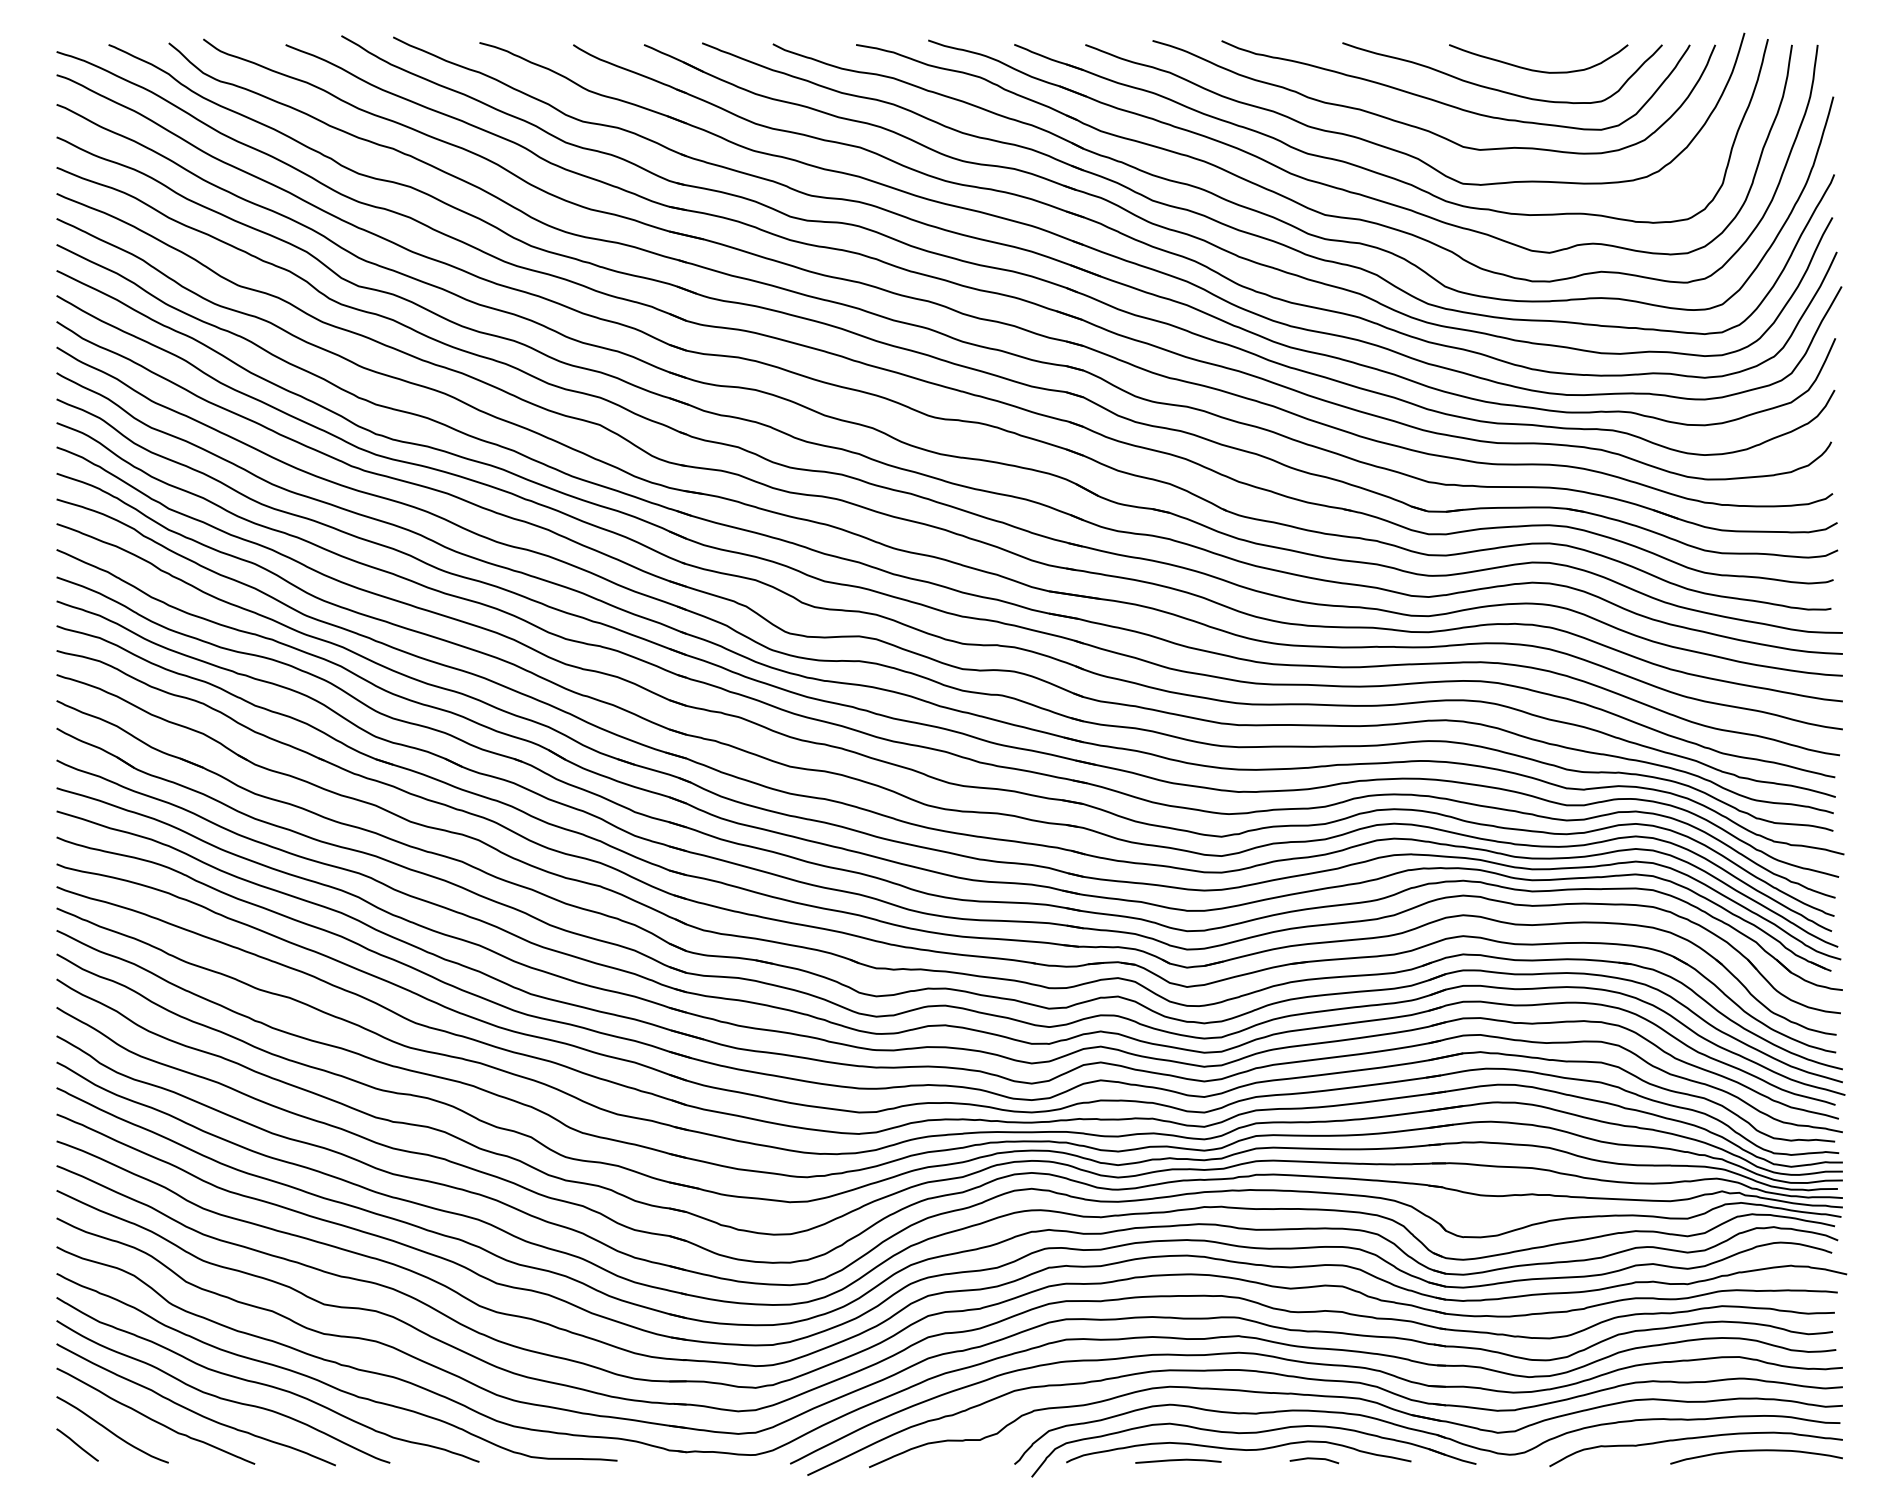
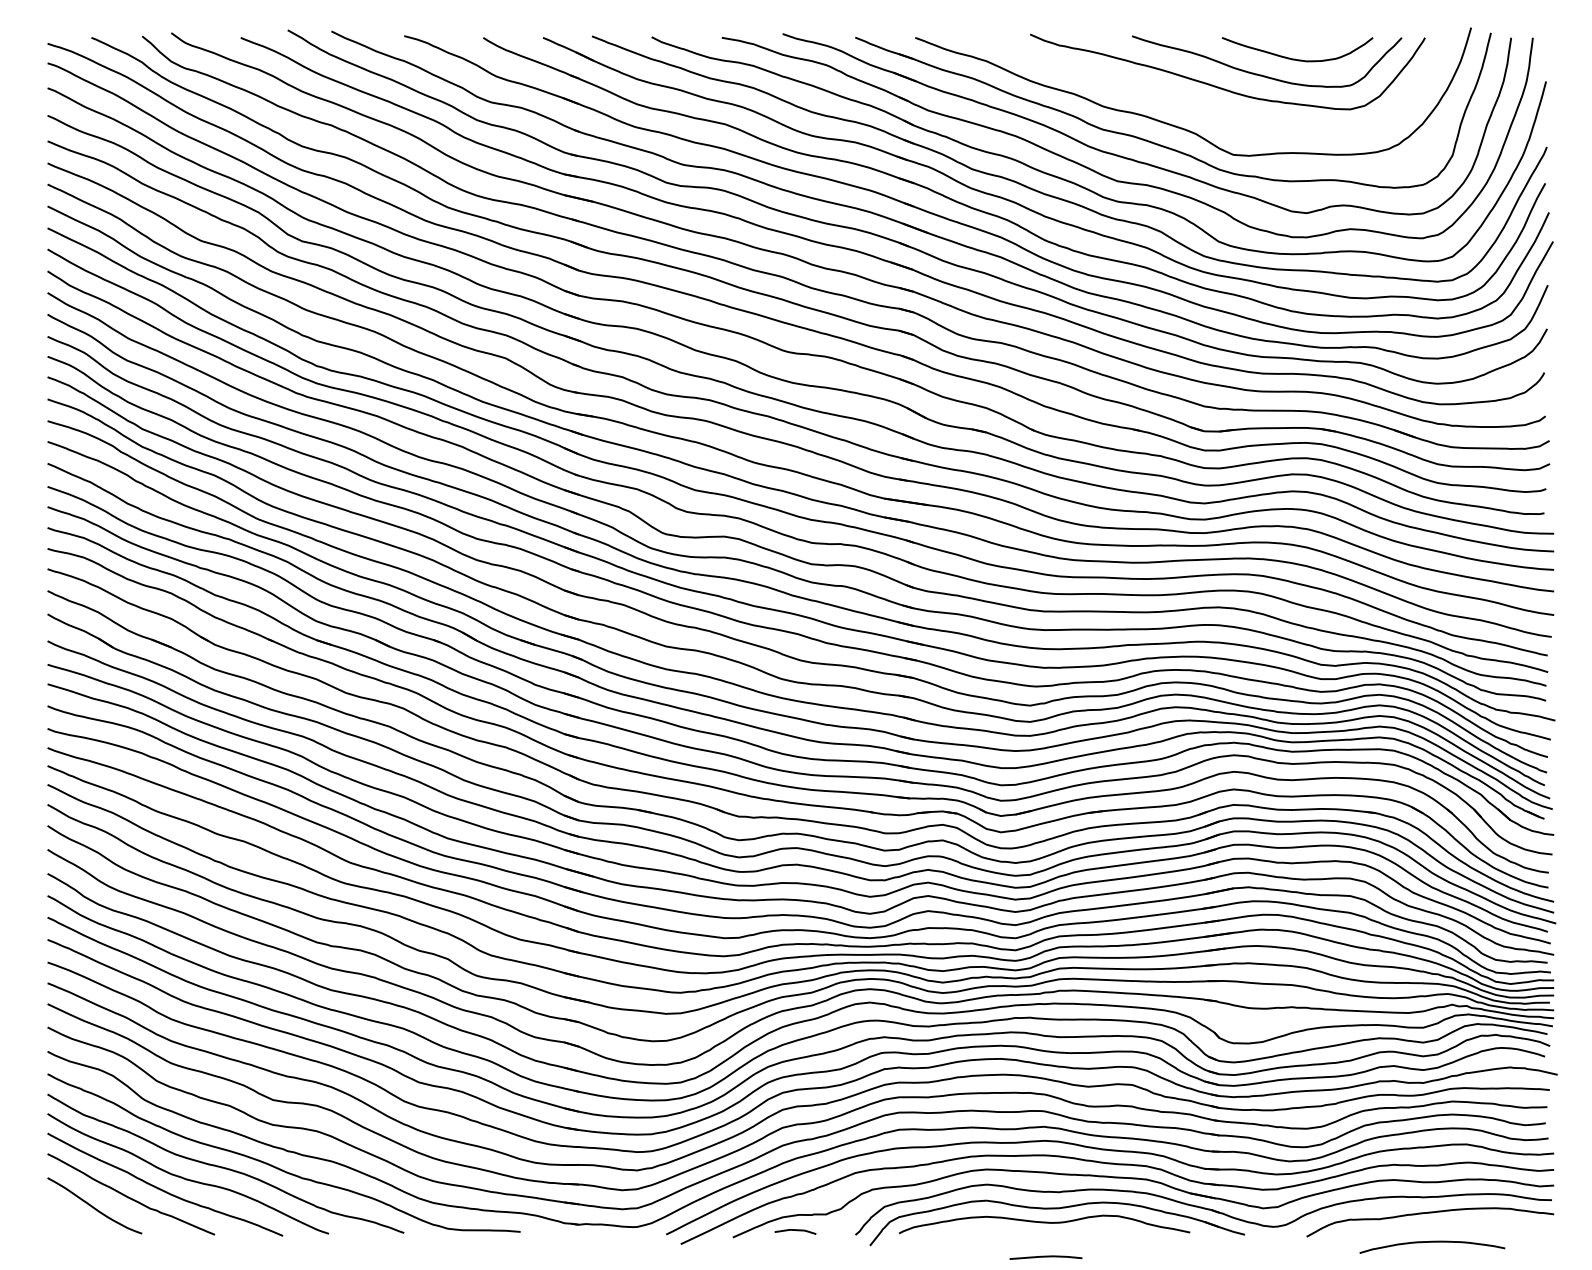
curve: (1427, 129) -> (1203, 109), removed
line: (77, 1444) -> (65, 1218), removed
curve: (1756, 1451) -> (1432, 1242), moved
line: (1314, 1459) -> (795, 1230), moved
line: (1178, 1460) -> (1046, 1257), moved

